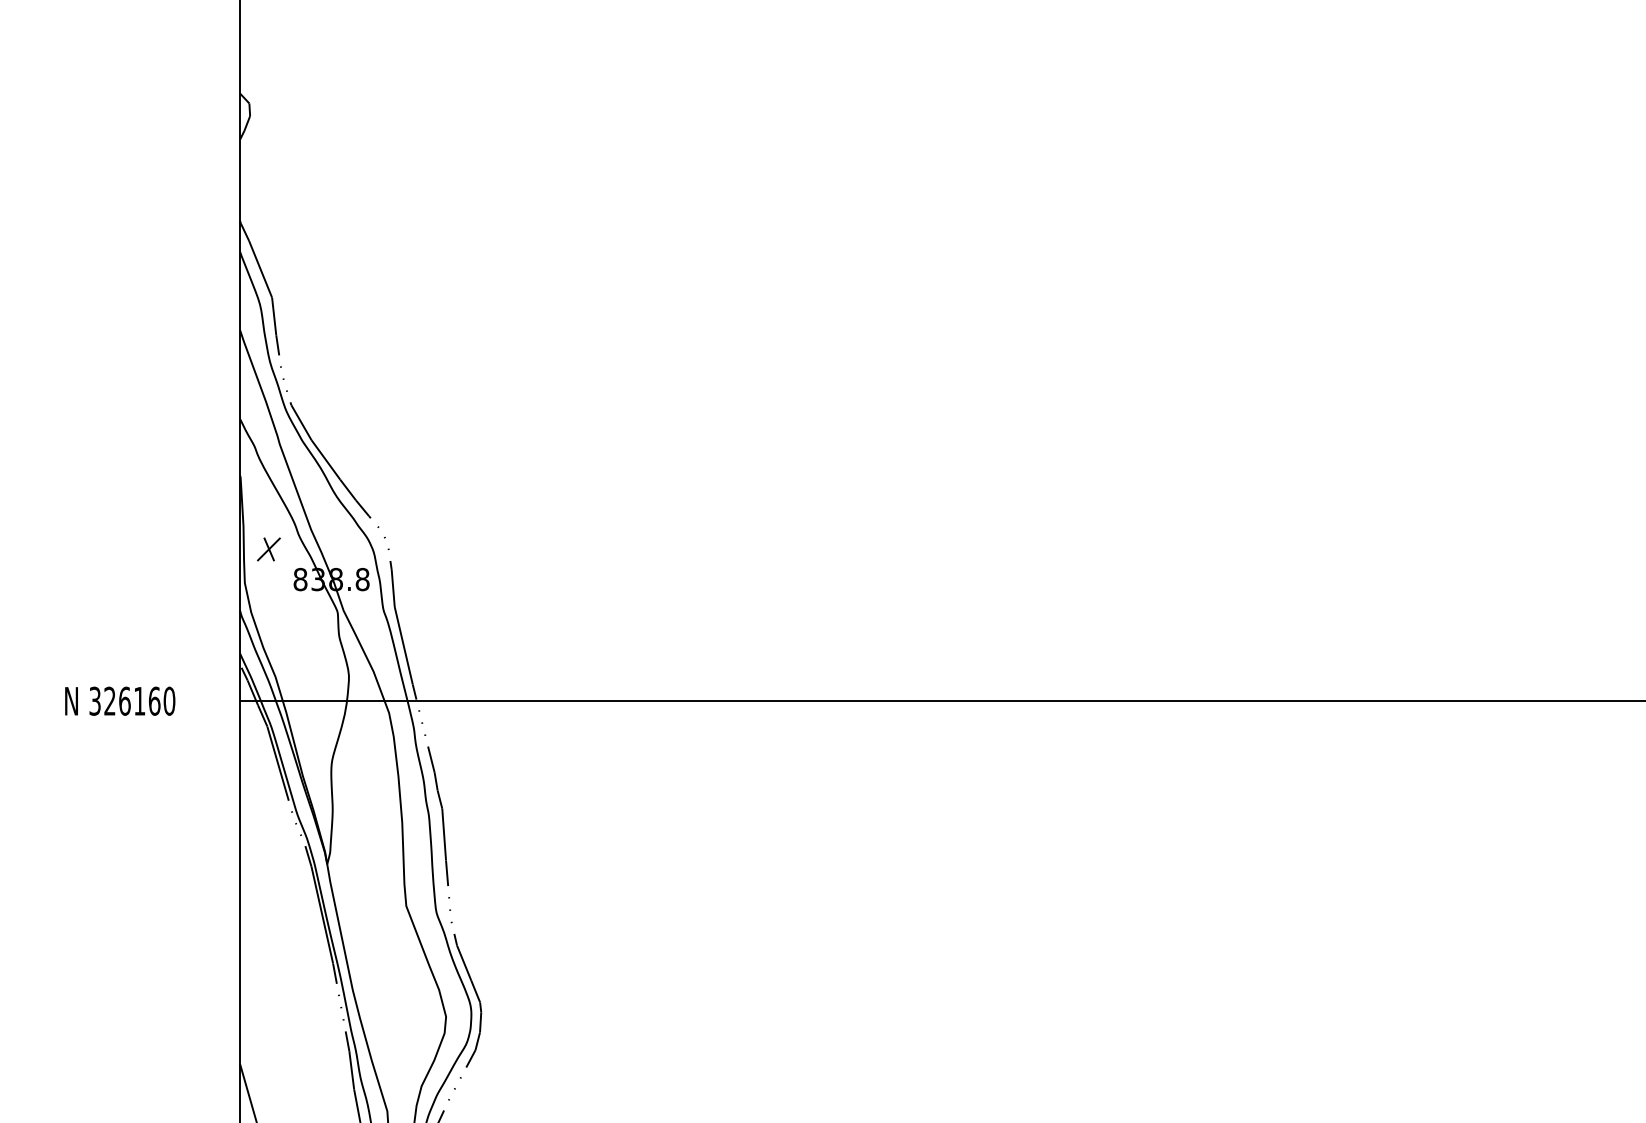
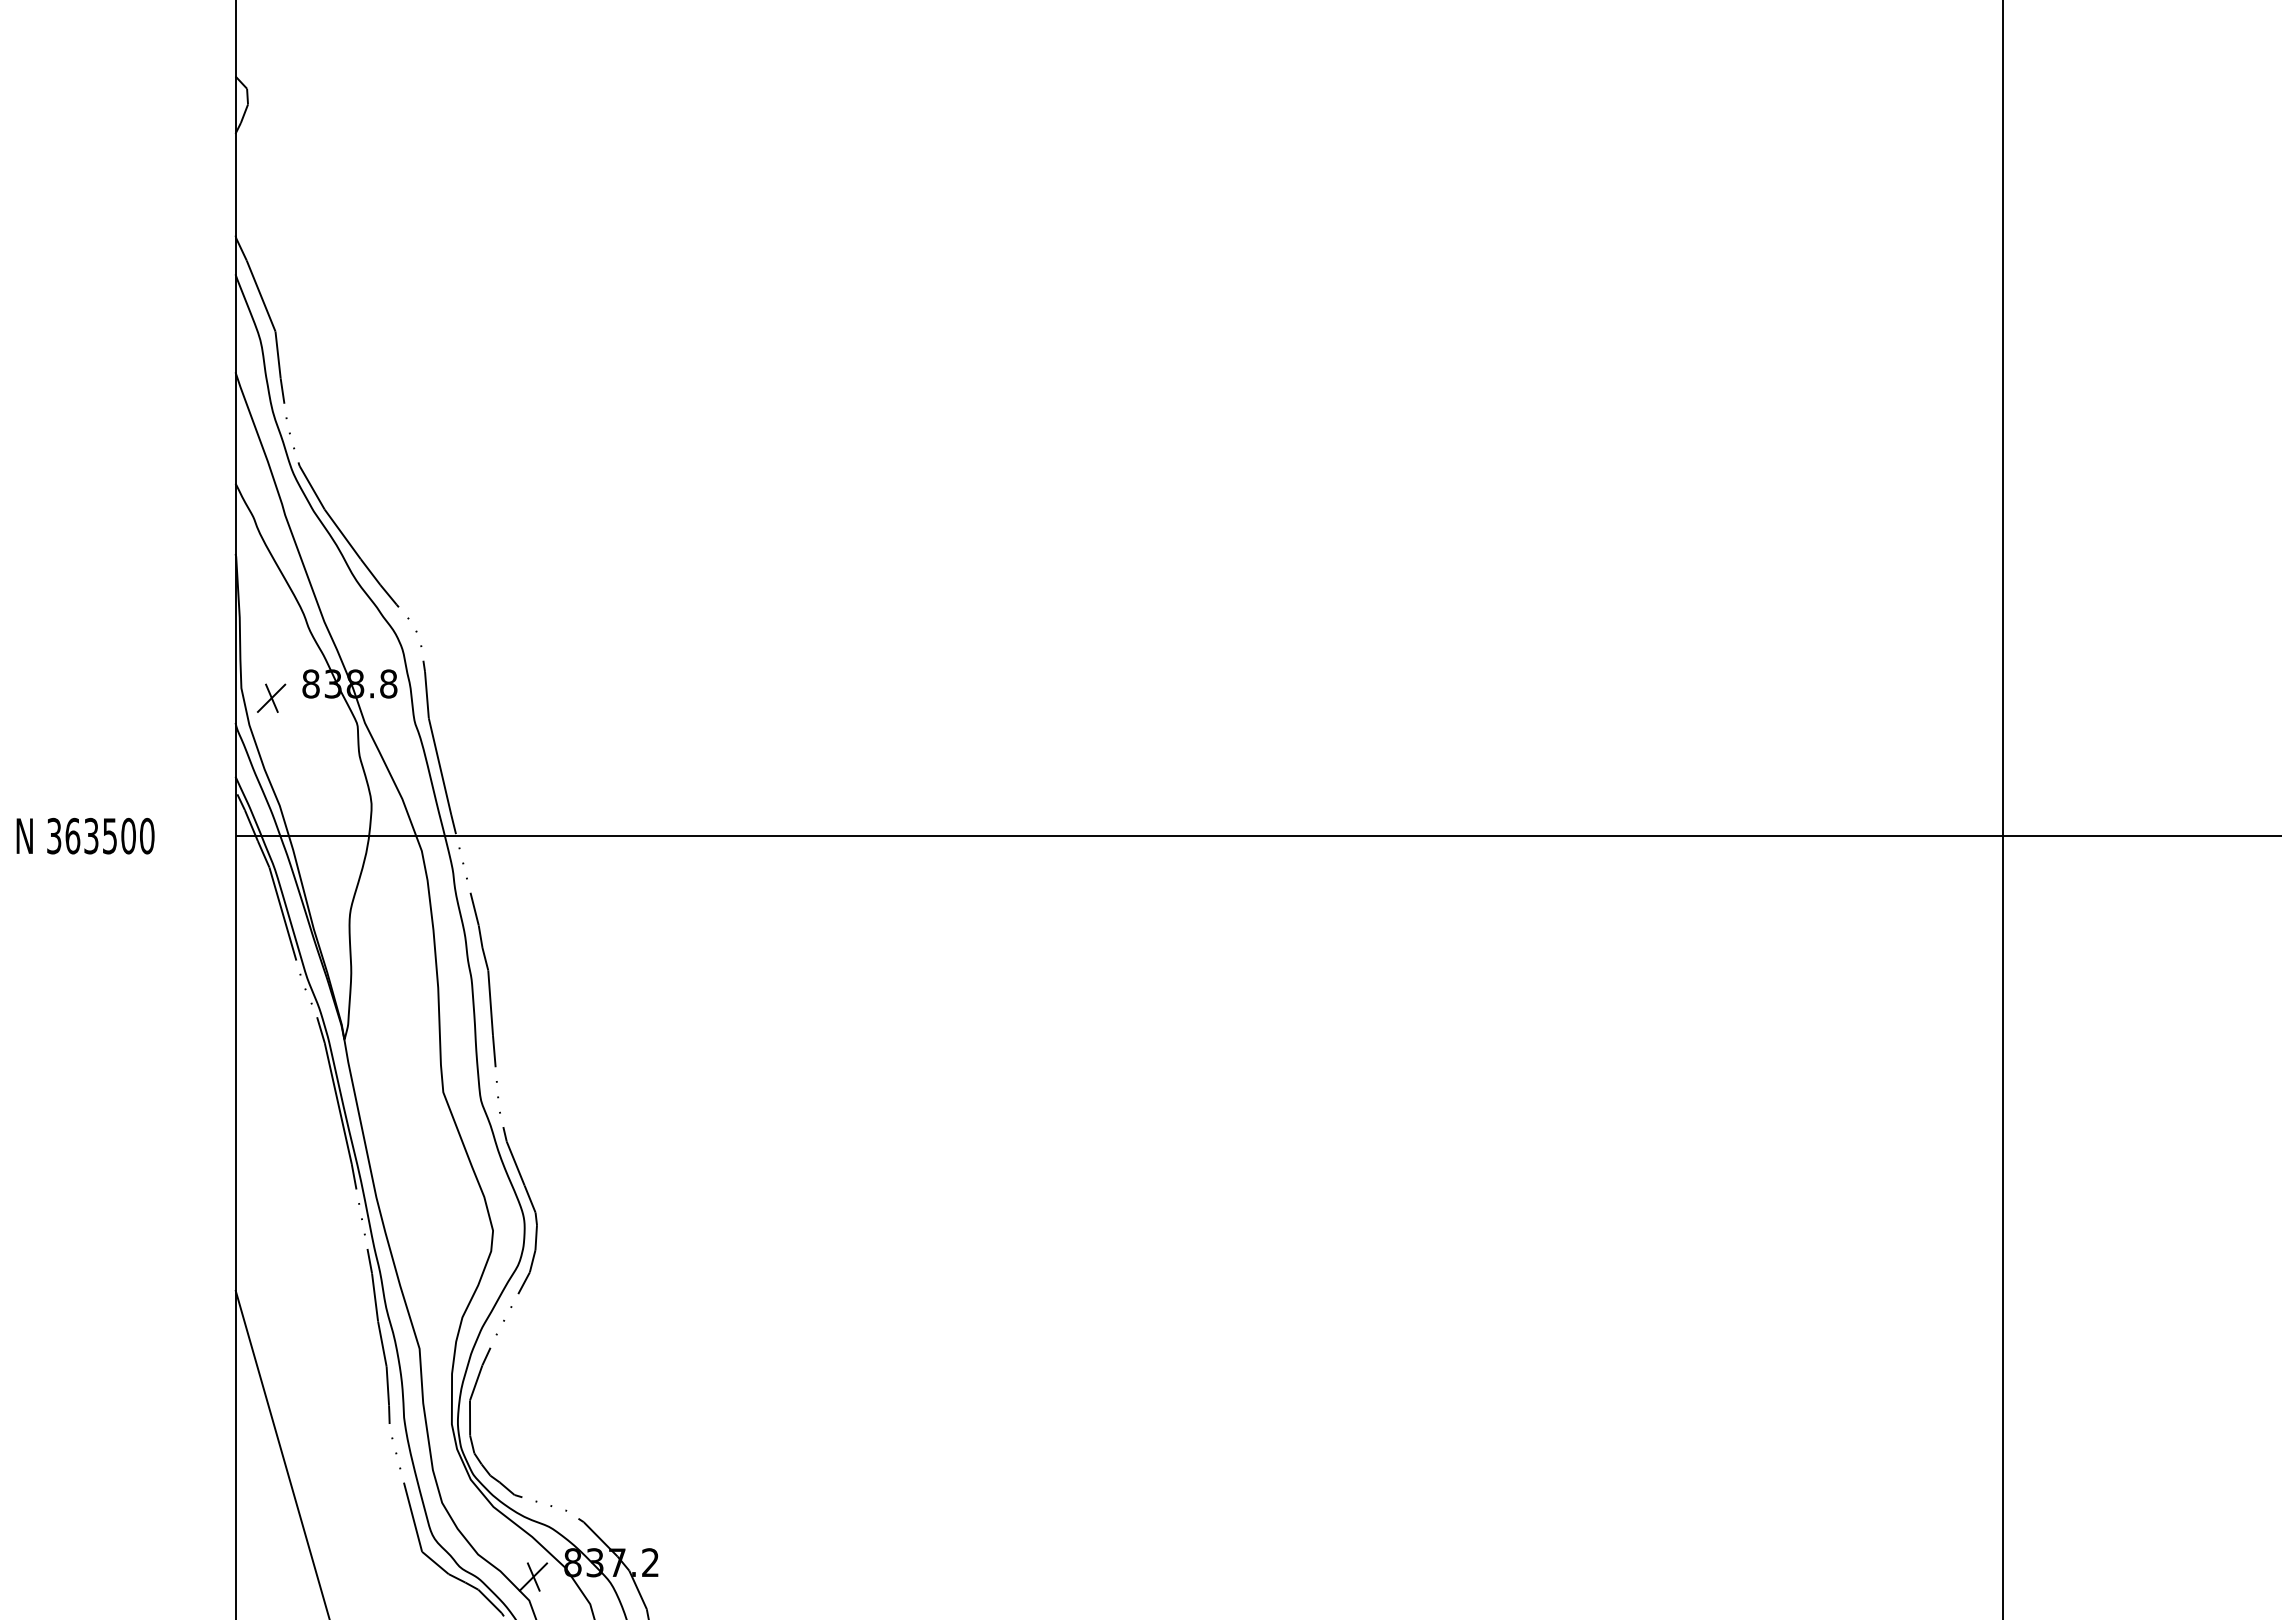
part: (268, 548) -> (271, 697), moved
text: (132, 700) -> (100, 835), 326160 -> 363500

